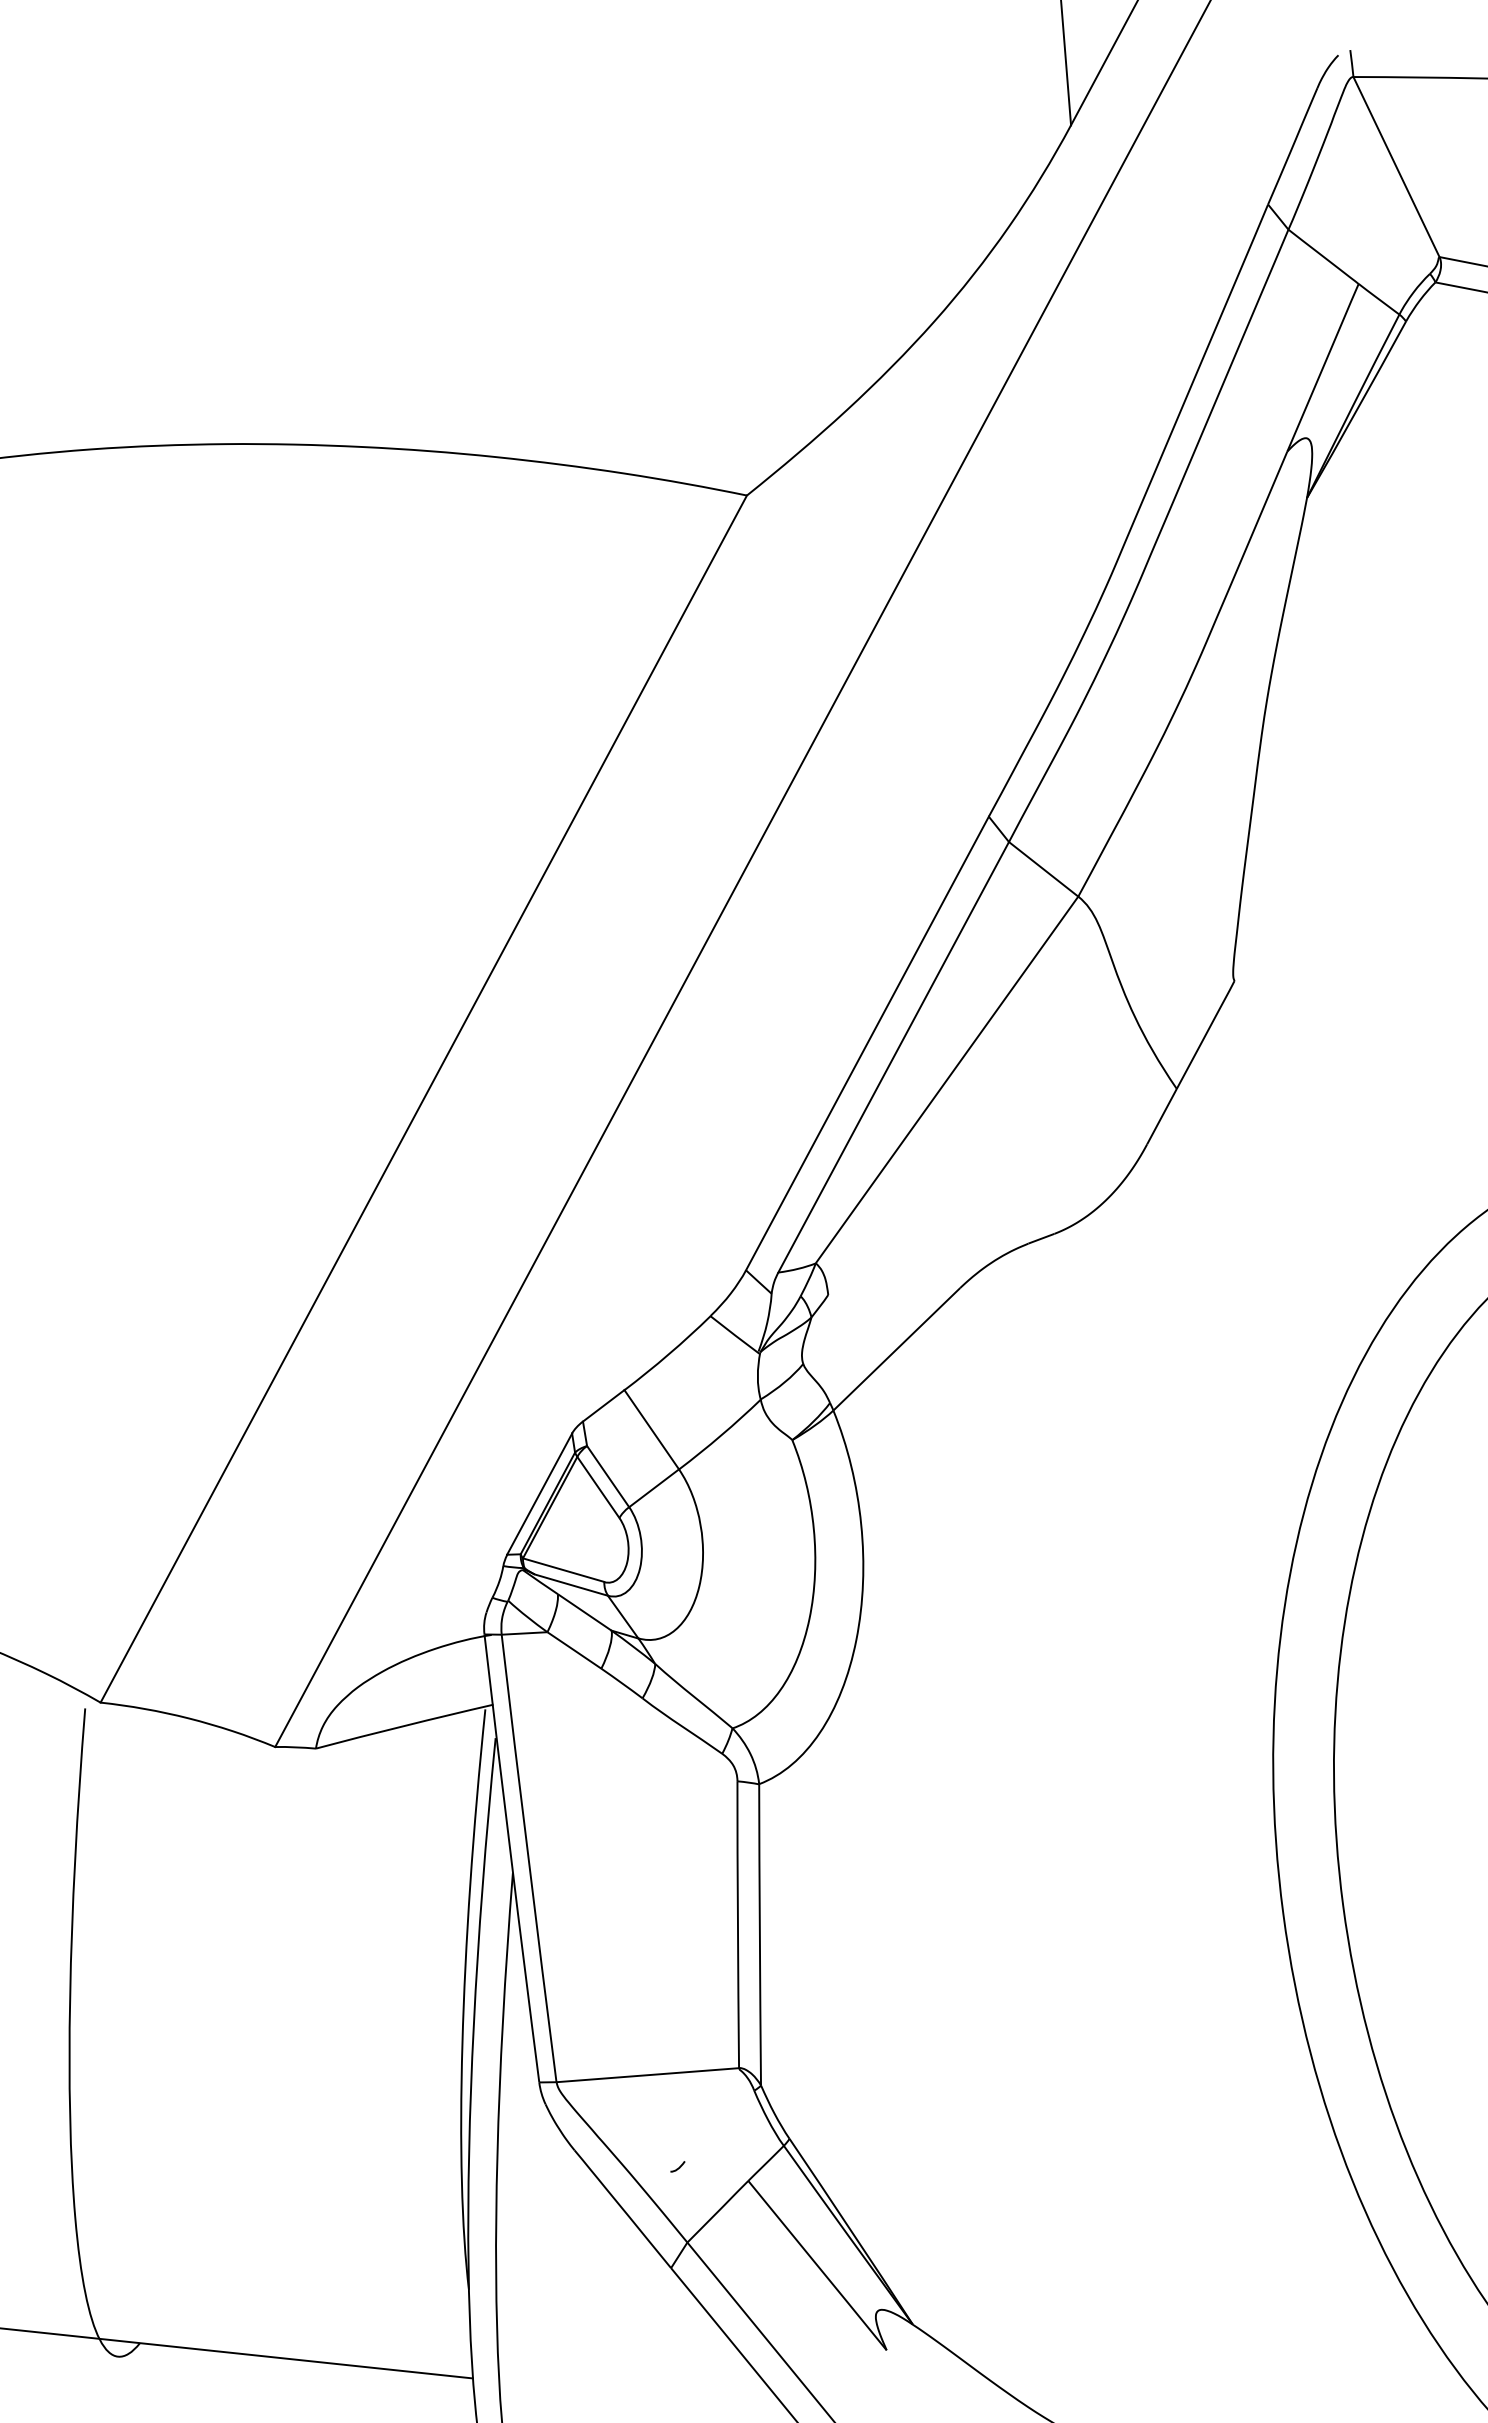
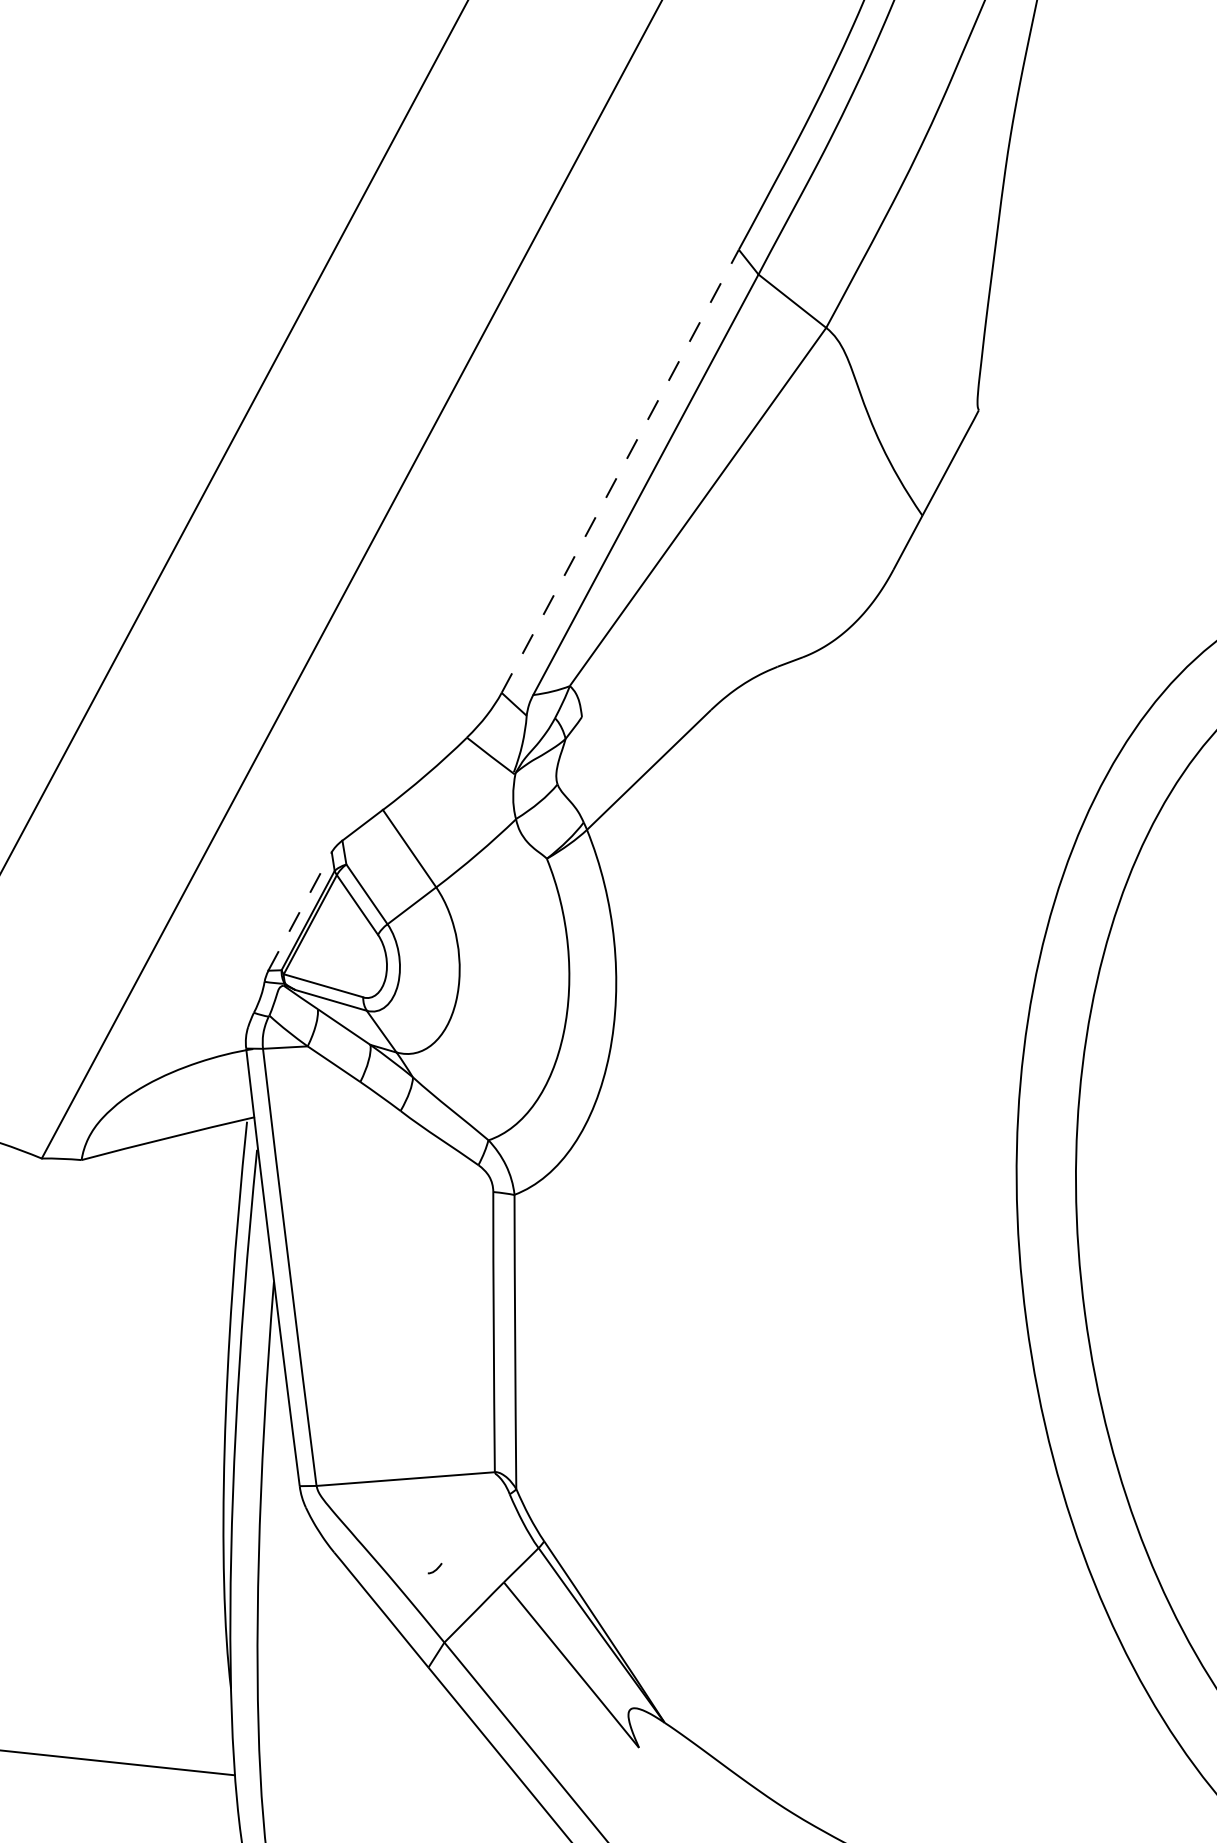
line: (867, 1043) -> (620, 471), solid -> dashed
line: (539, 1494) -> (299, 911), solid -> dashed

